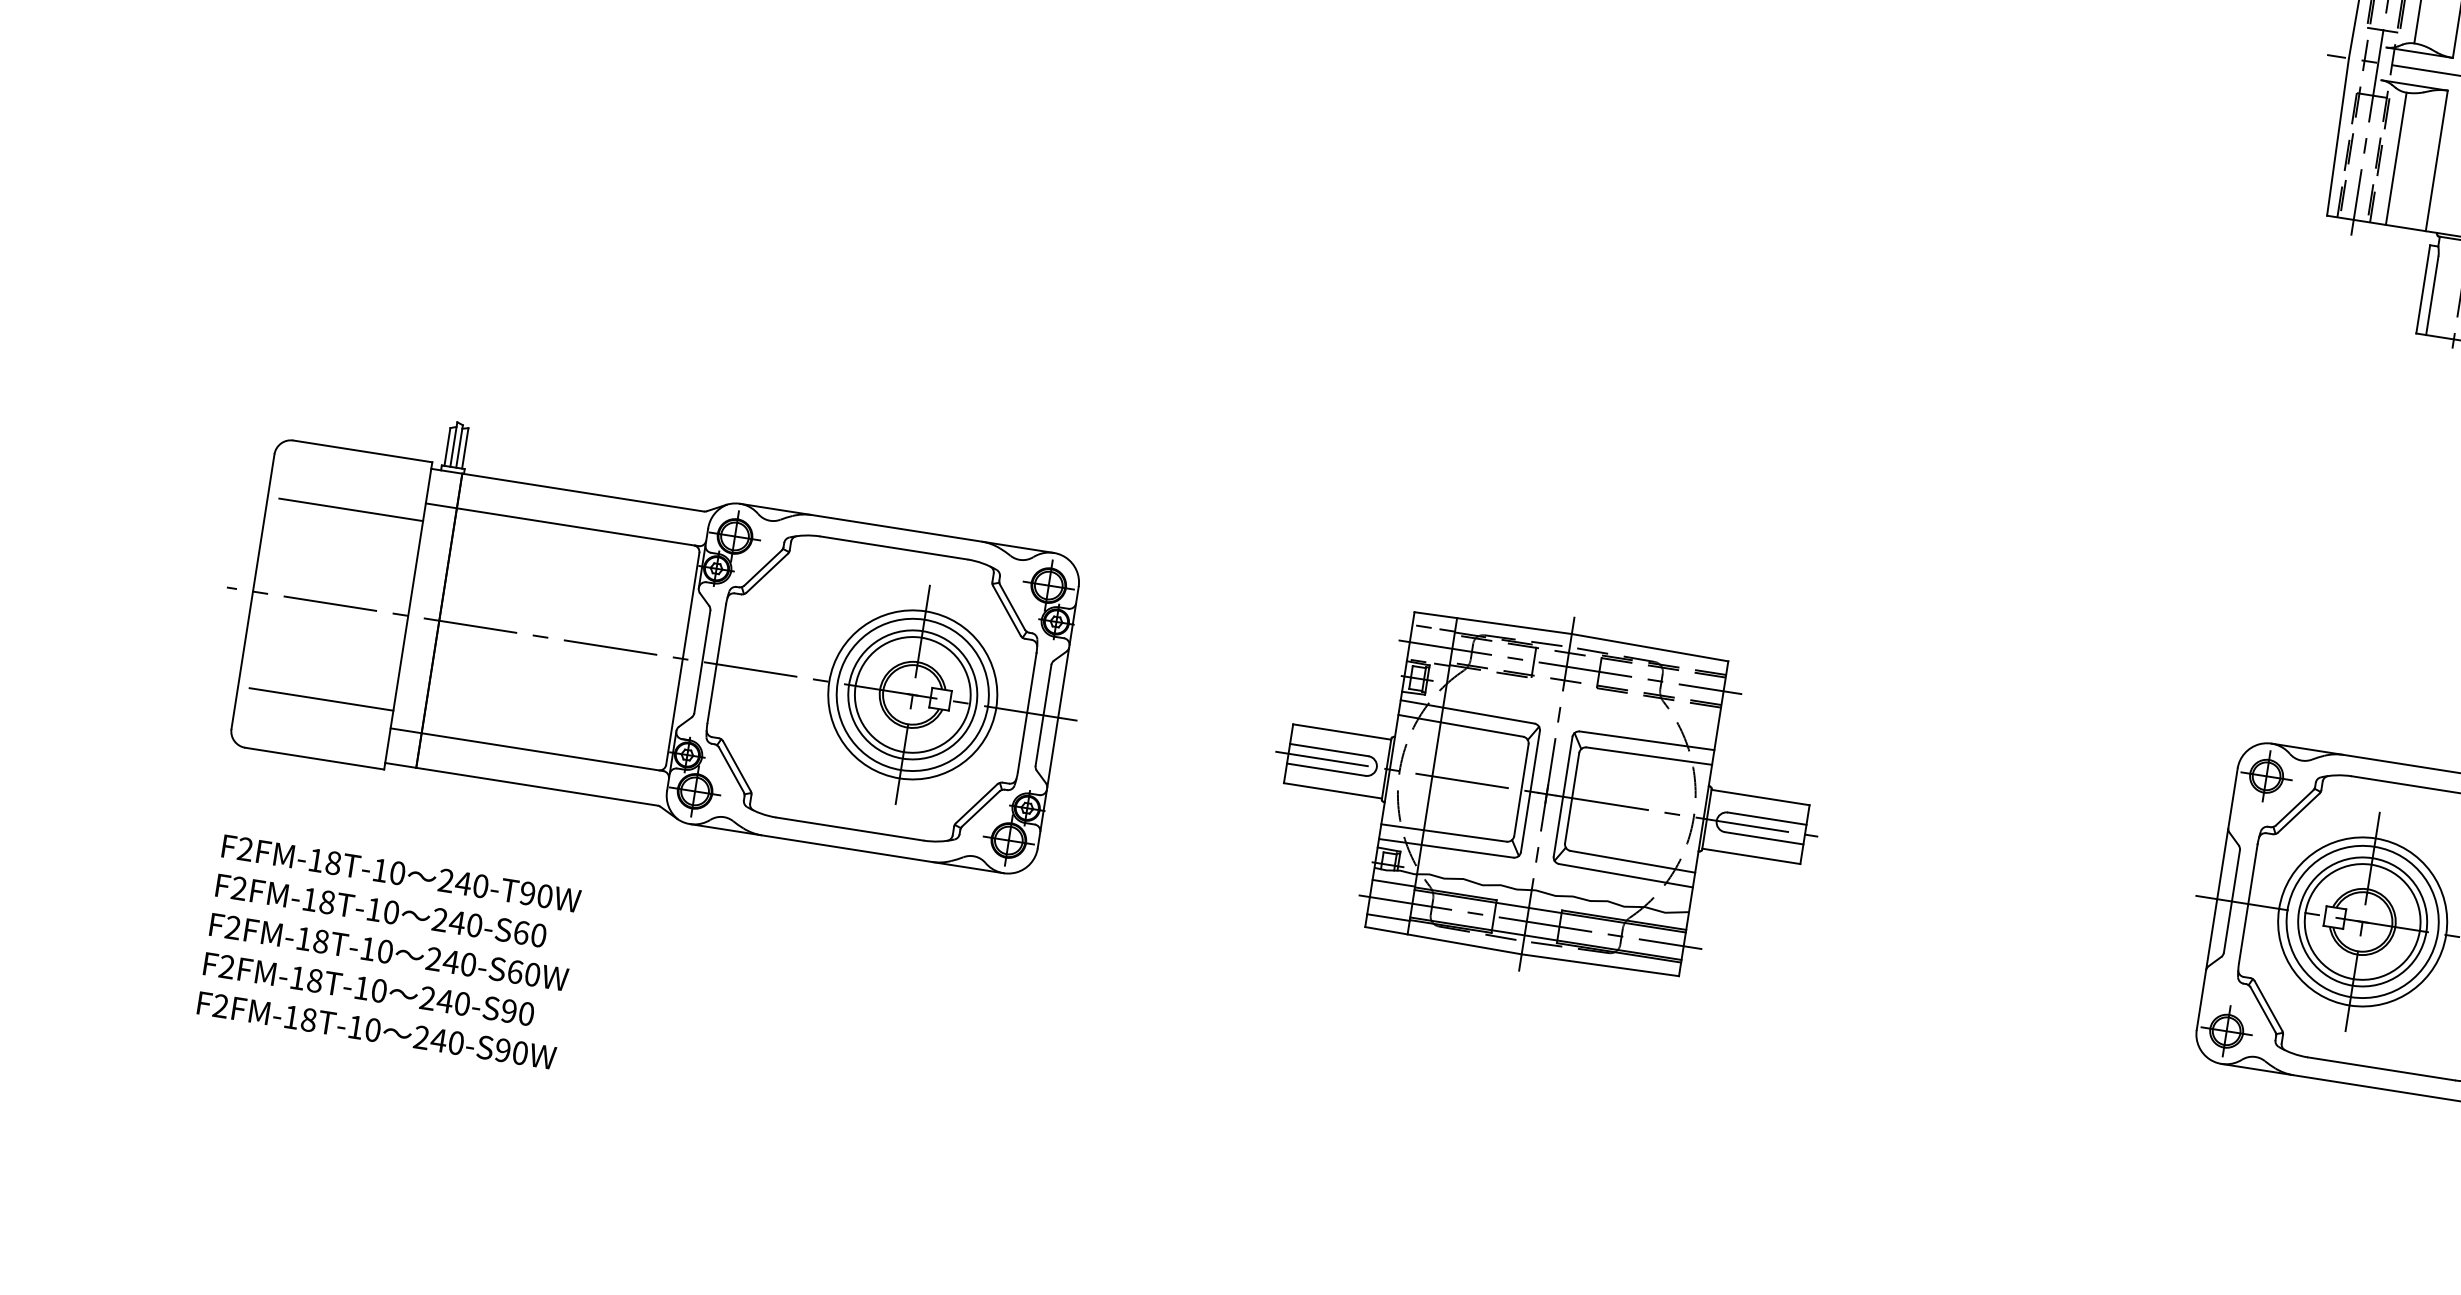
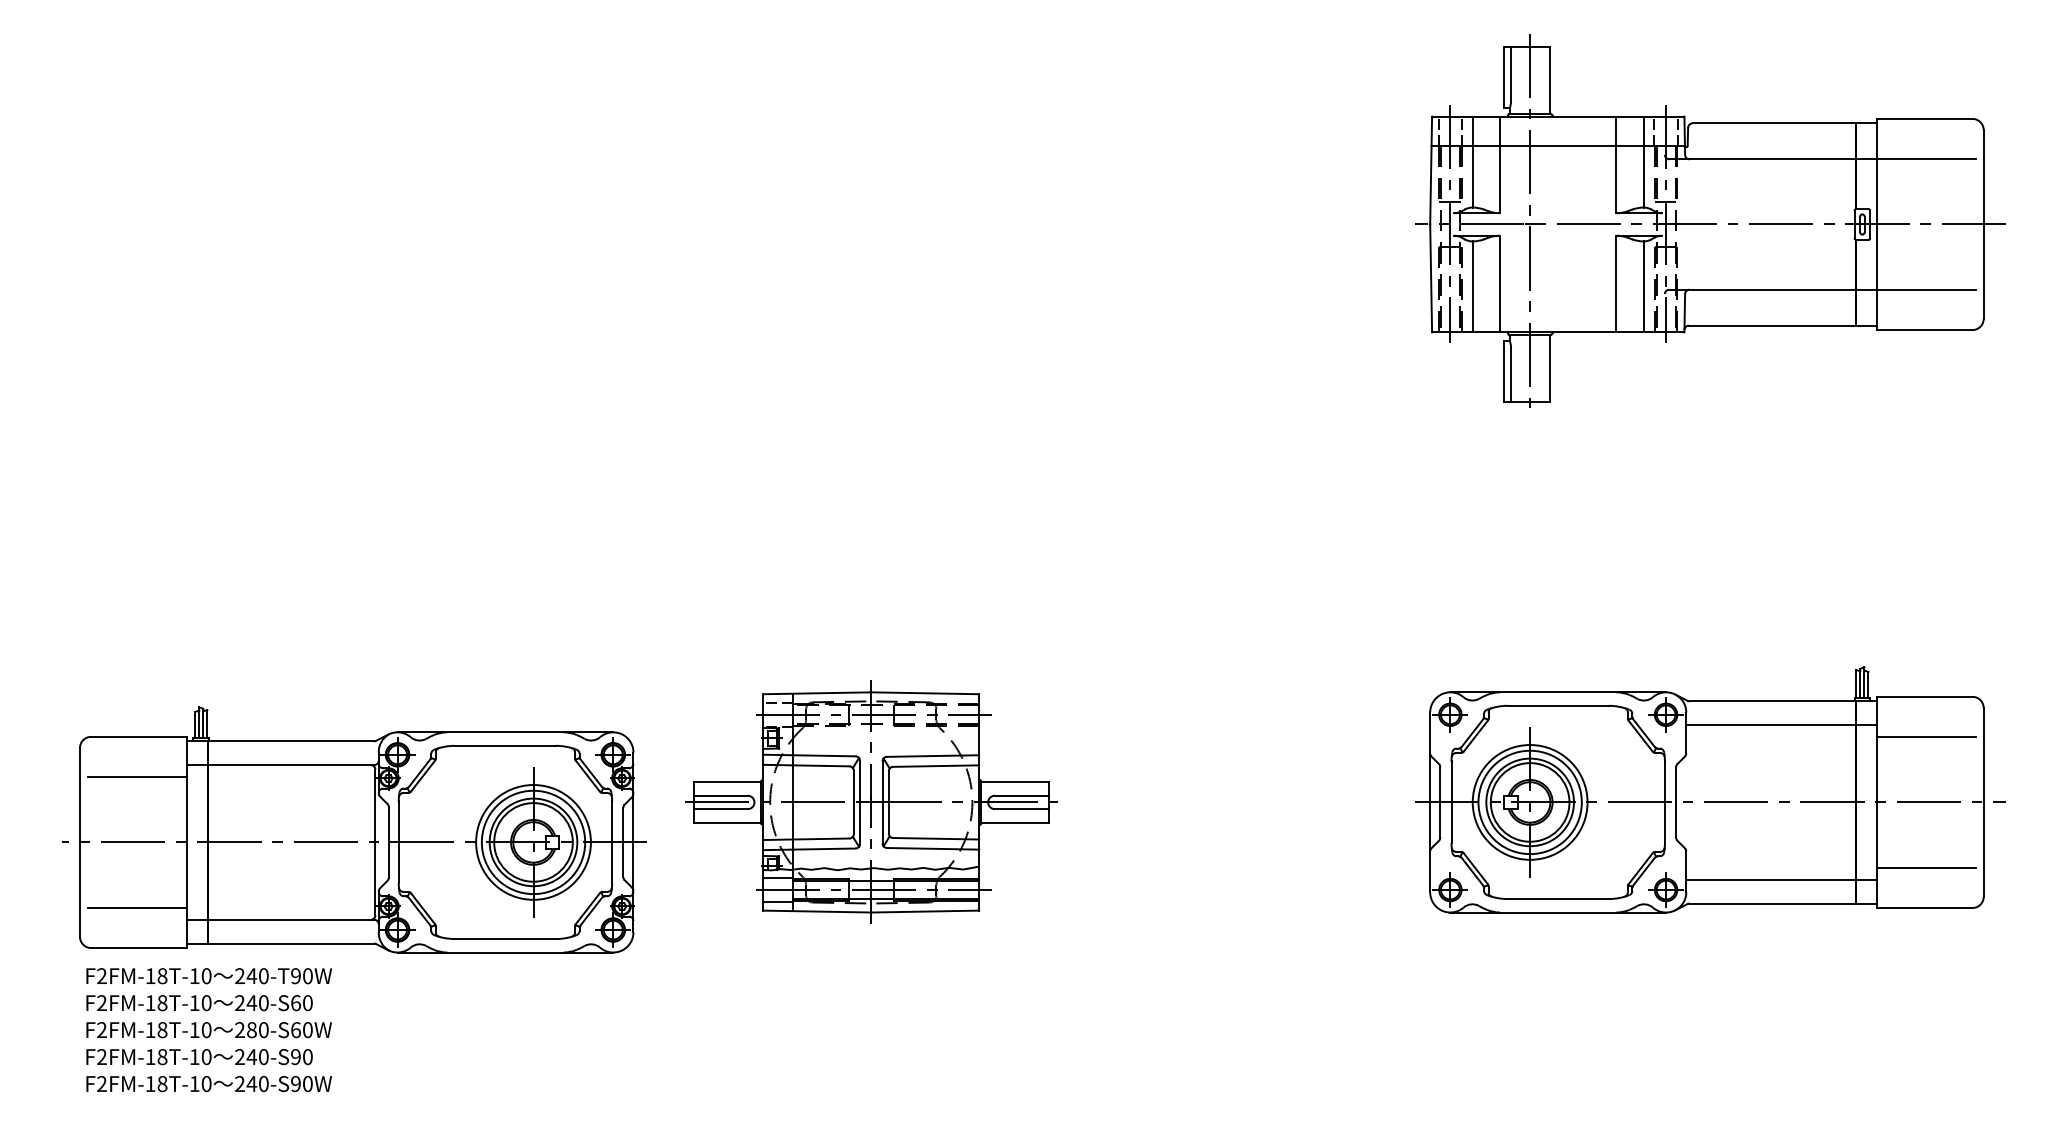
part: (655, 635) -> (354, 829), moved
part: (1547, 792) -> (871, 801), moved
text: (450, 962) -> (251, 1030), 240-S60W -> 280-S60W

